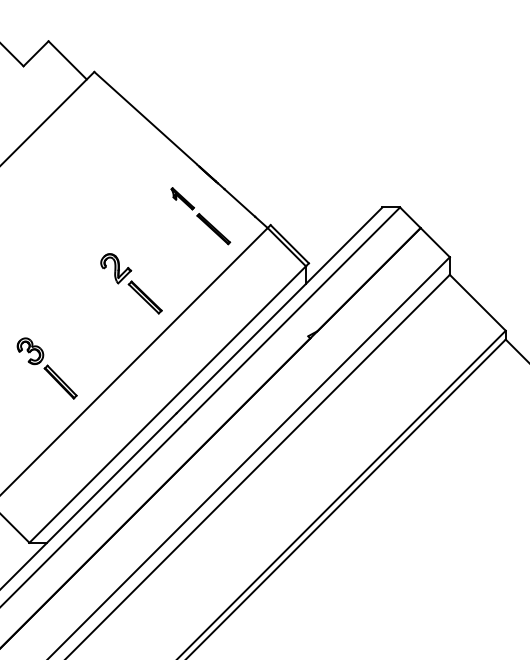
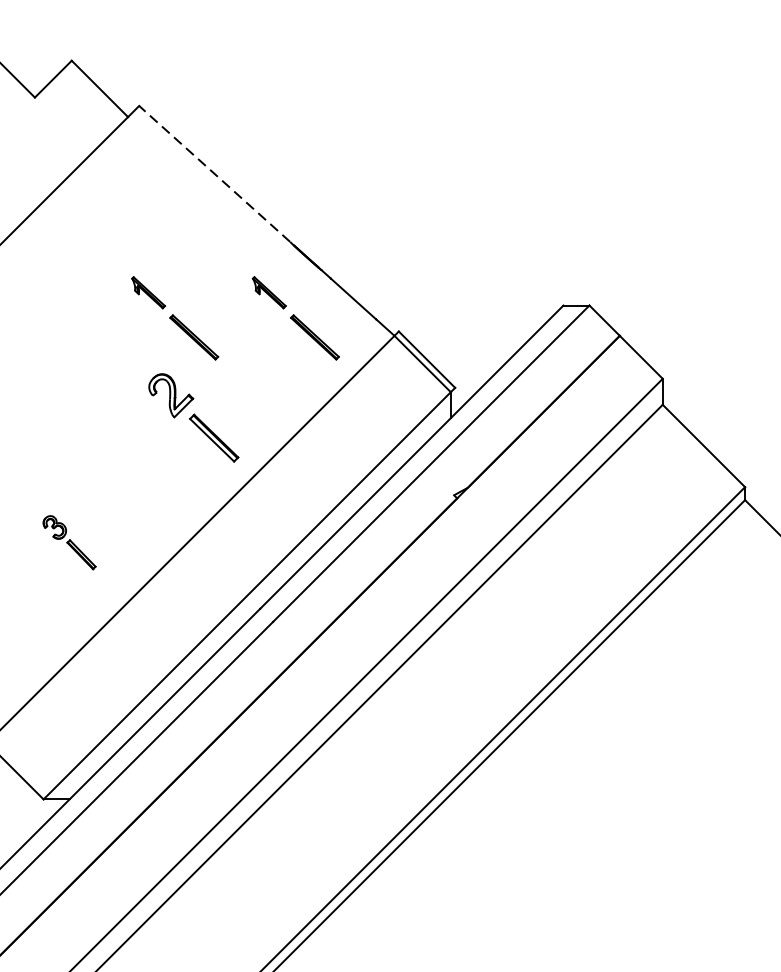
line: (145, 118) -> (214, 174), solid -> dashed
part: (118, 216) -> (174, 318), added
part: (46, 368) -> (68, 542), size x0.6

